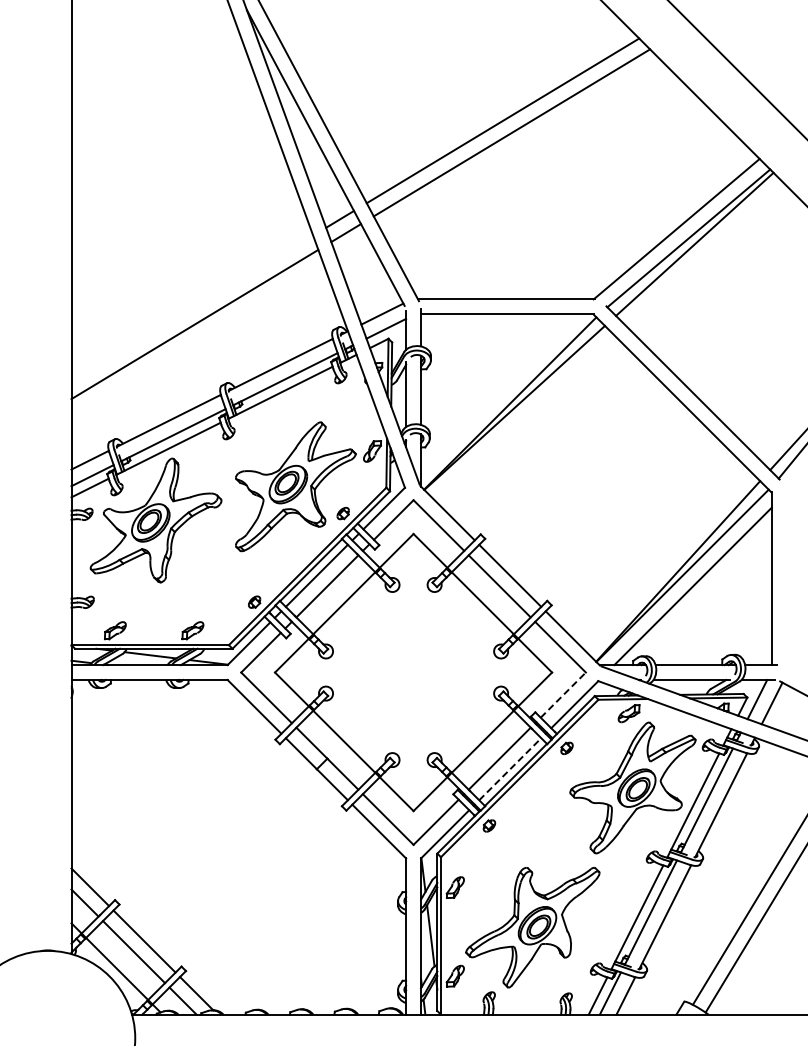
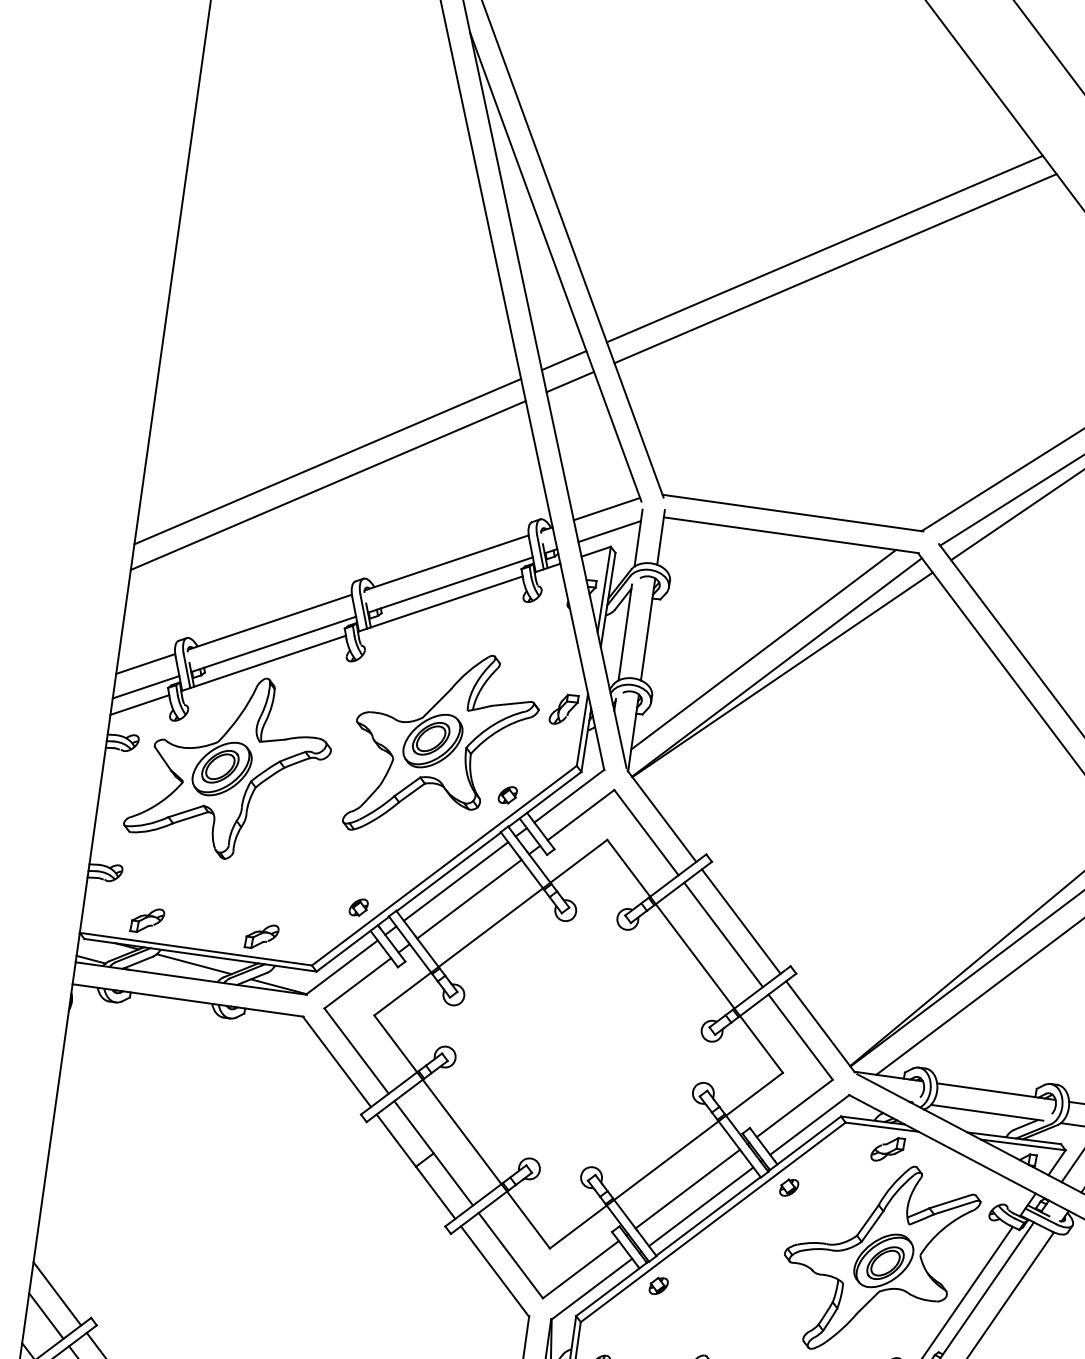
line: (192, 308) -> (328, 461), added
line: (499, 392) -> (763, 648), added
line: (563, 695) -> (794, 1109), dashed -> solid
line: (510, 769) -> (701, 1207), dashed -> solid

